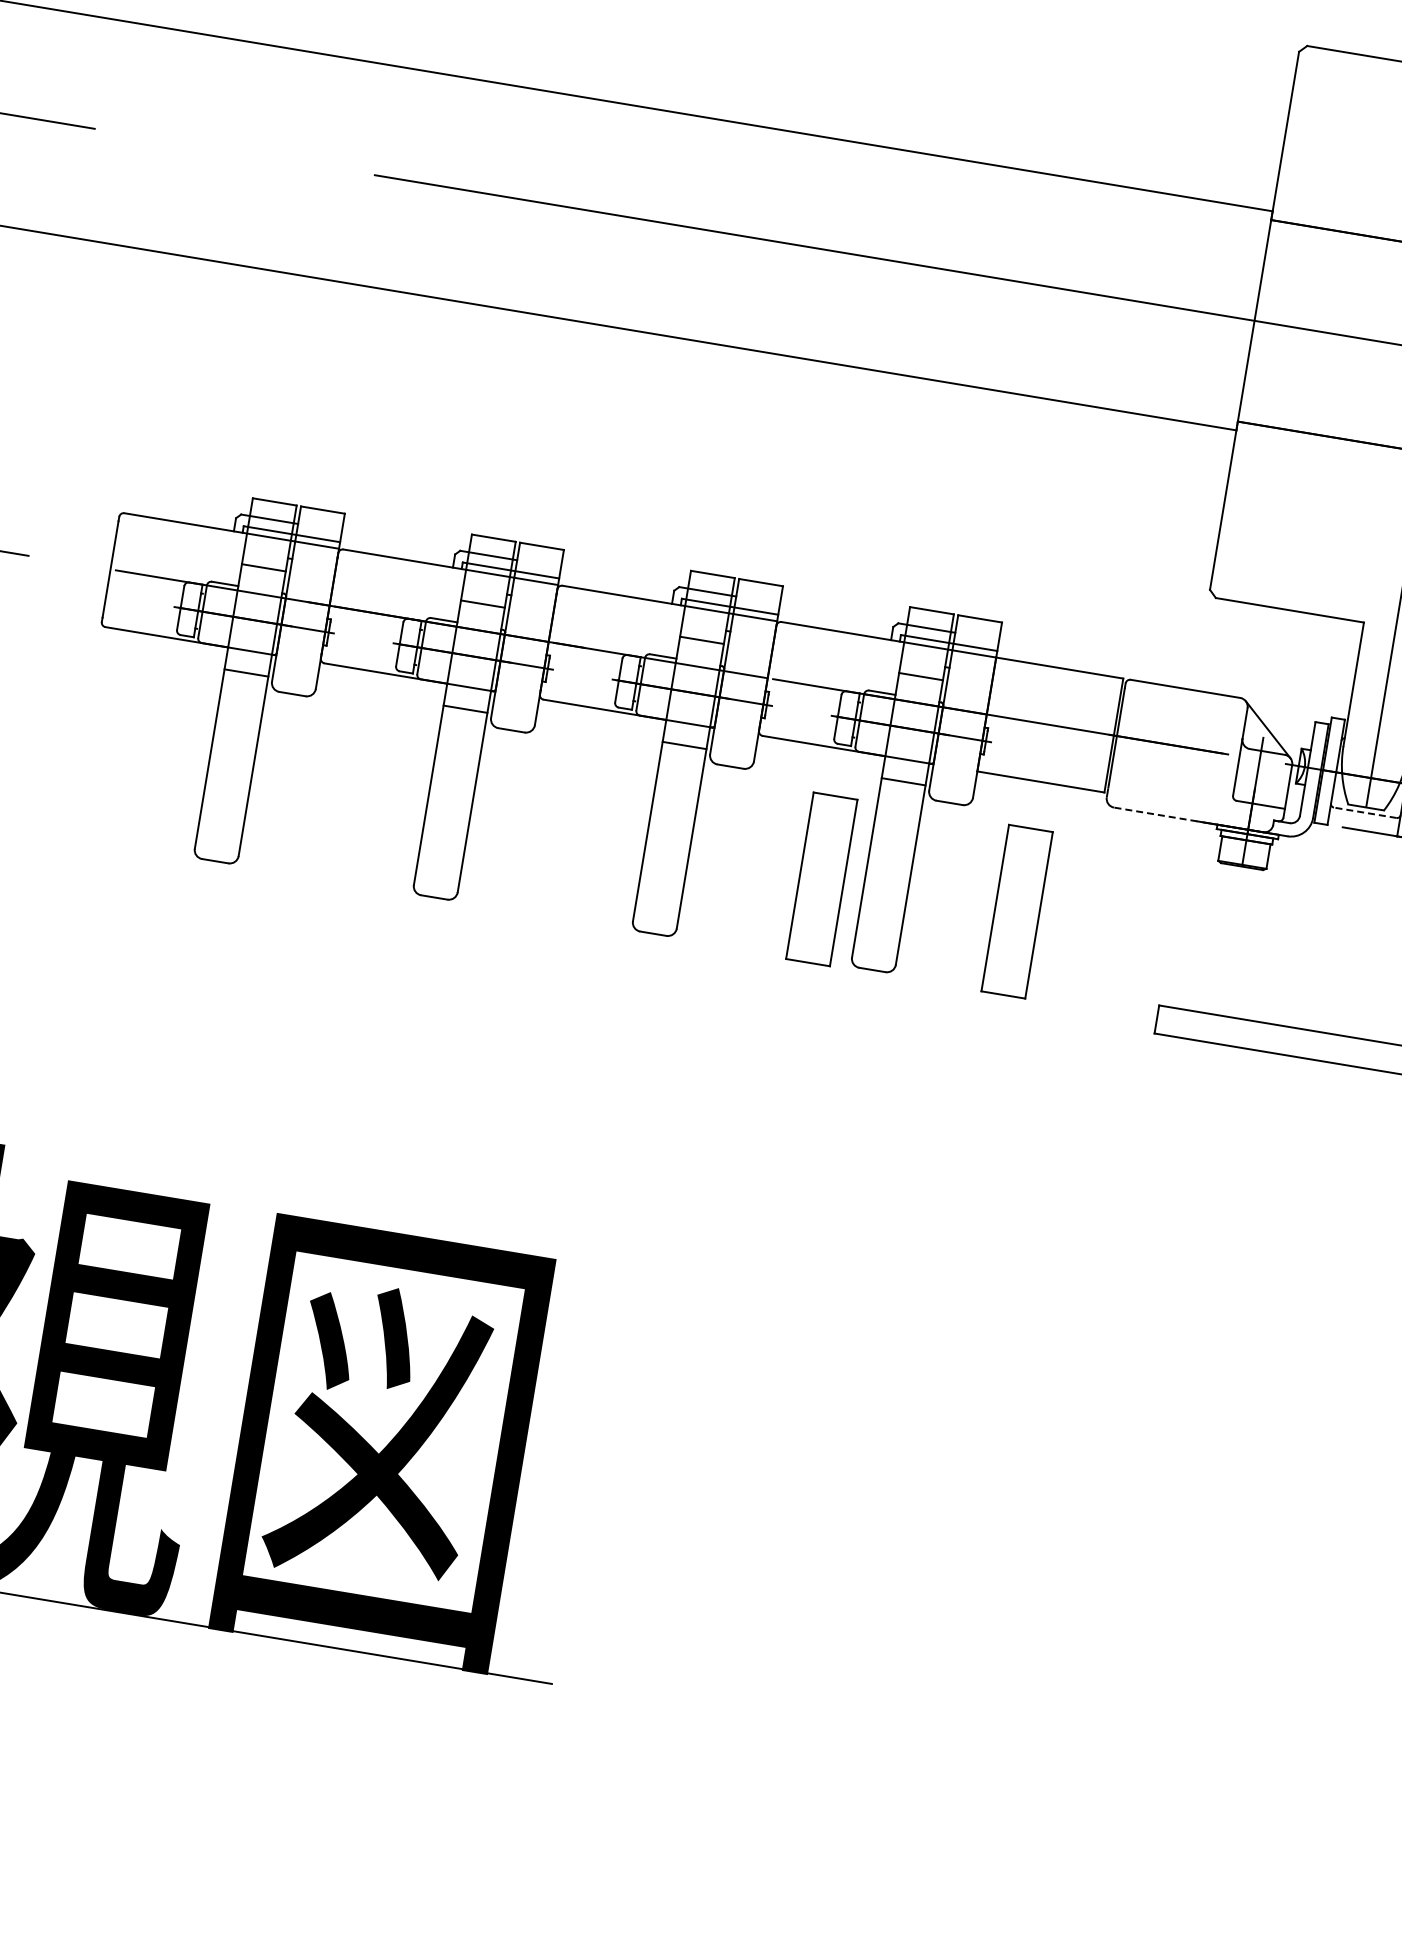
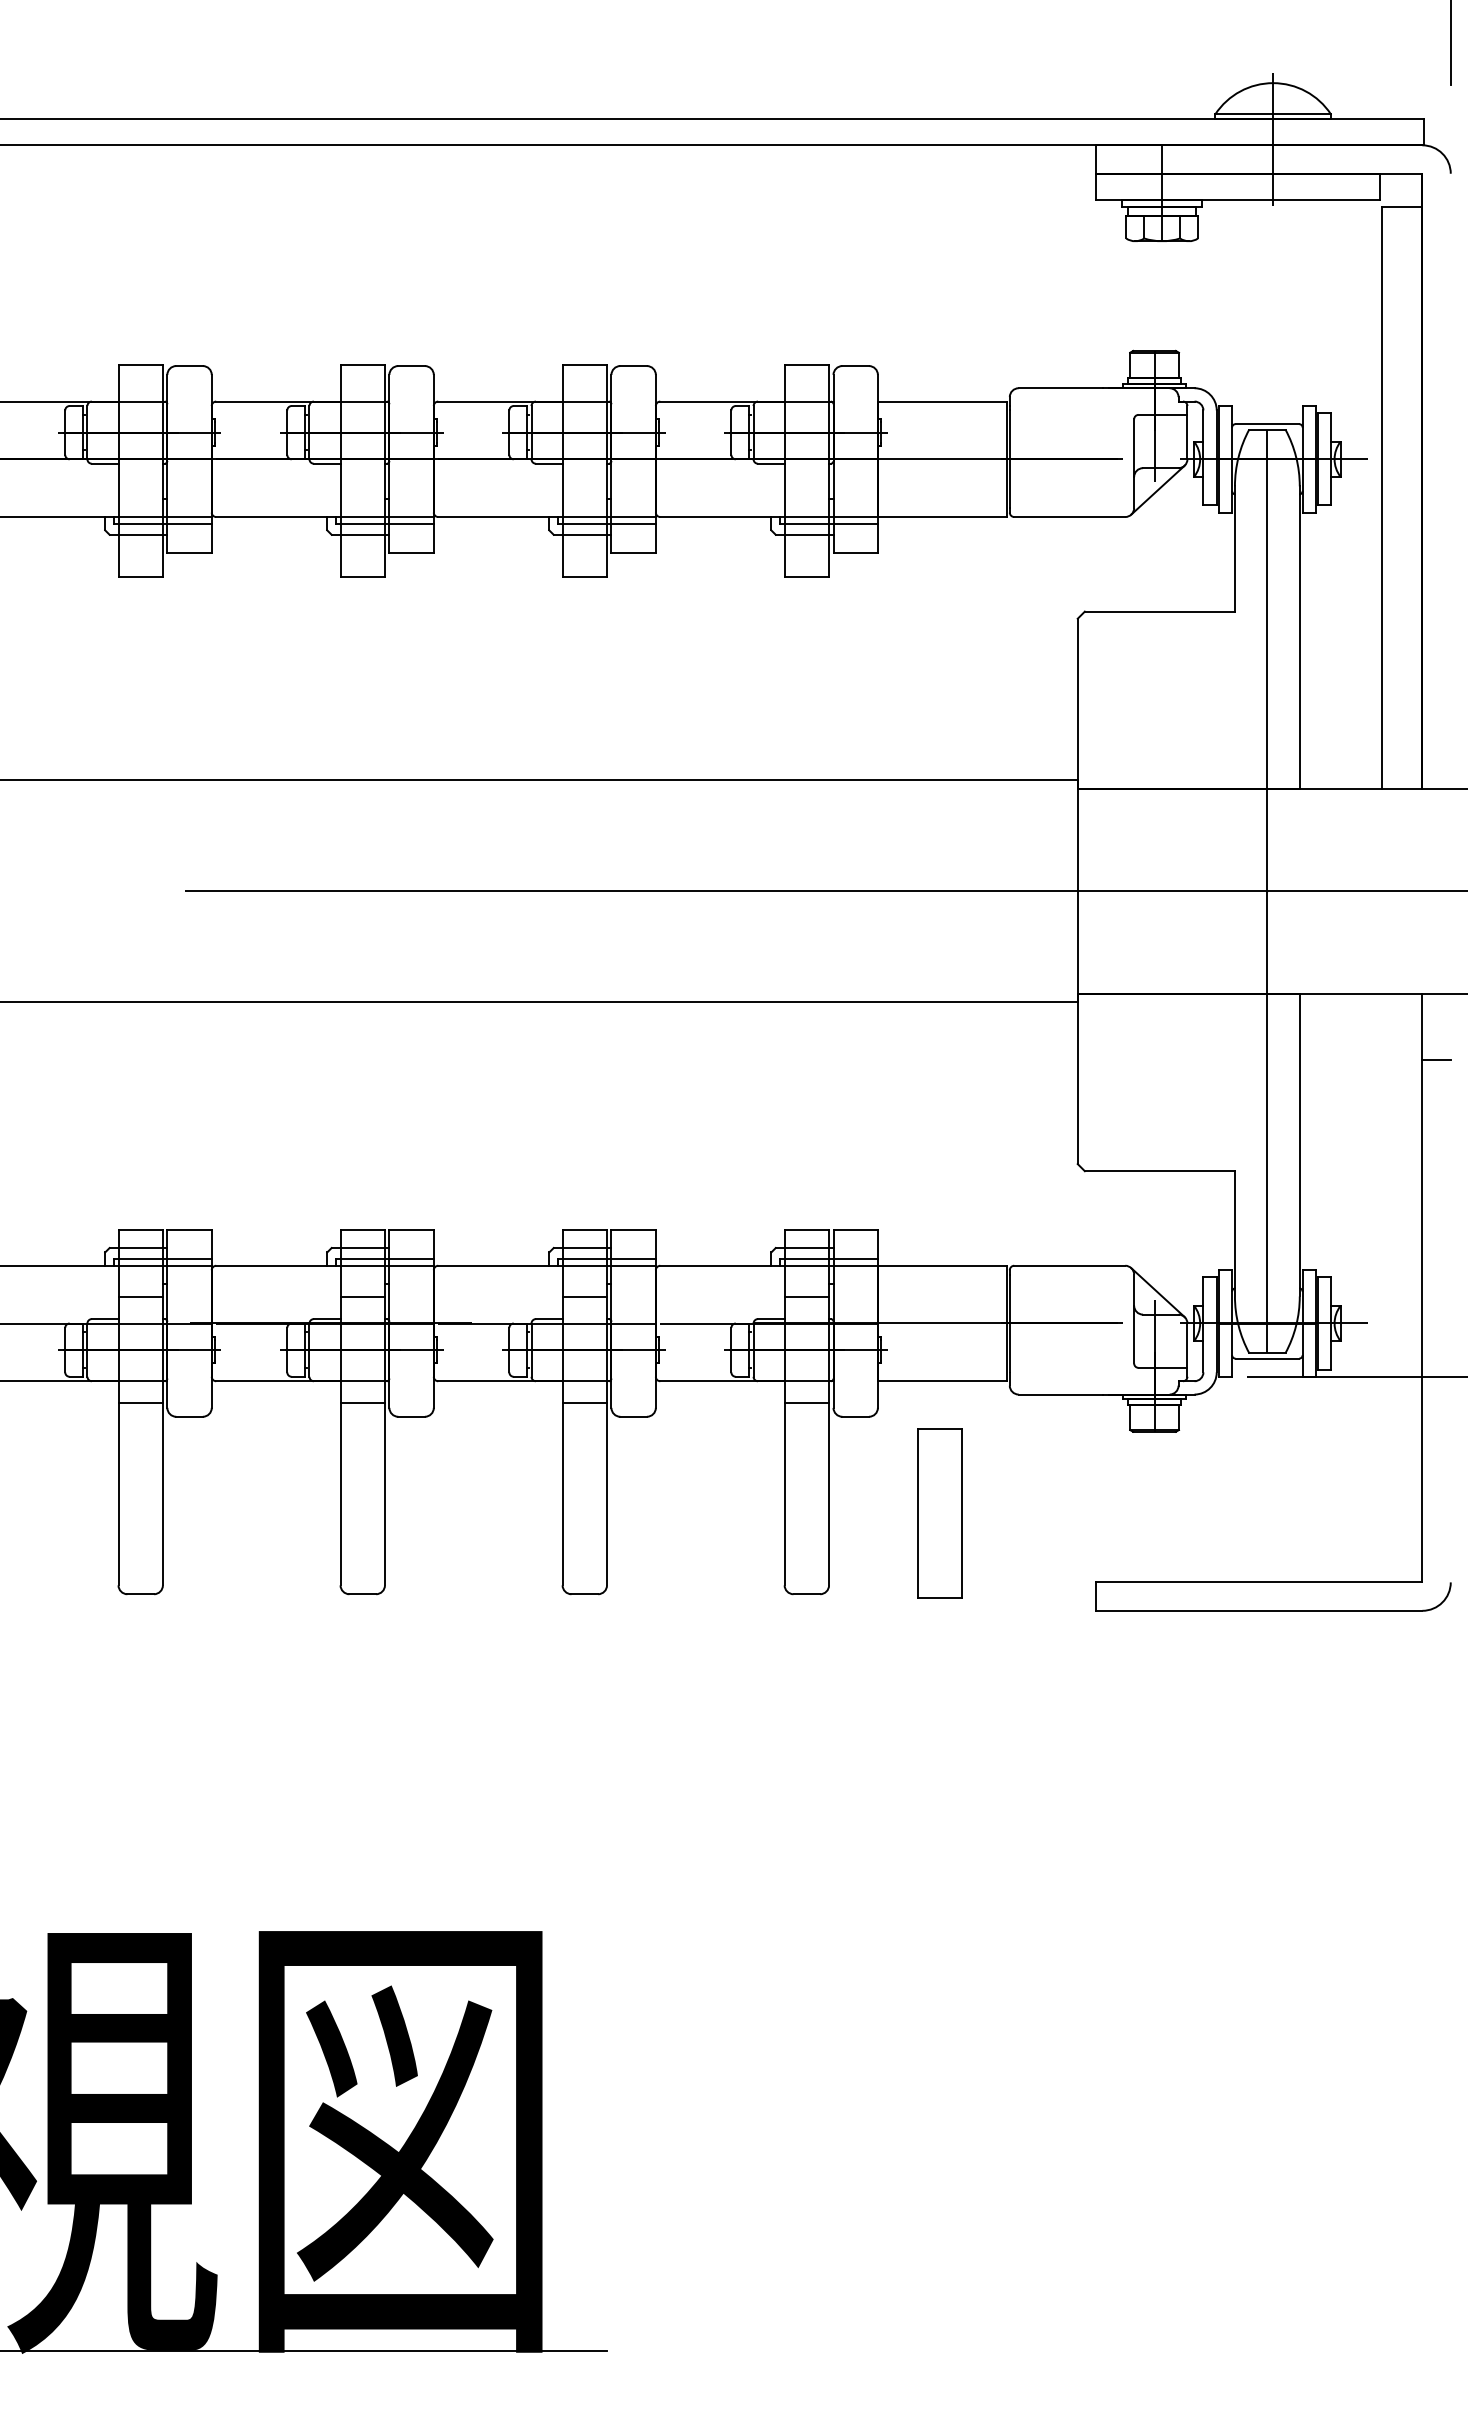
line: (1365, 812) -> (1267, 1358), dashed -> solid
line: (1155, 814) -> (1060, 1394), dashed -> solid
part: (821, 879) -> (741, 1513), removed

